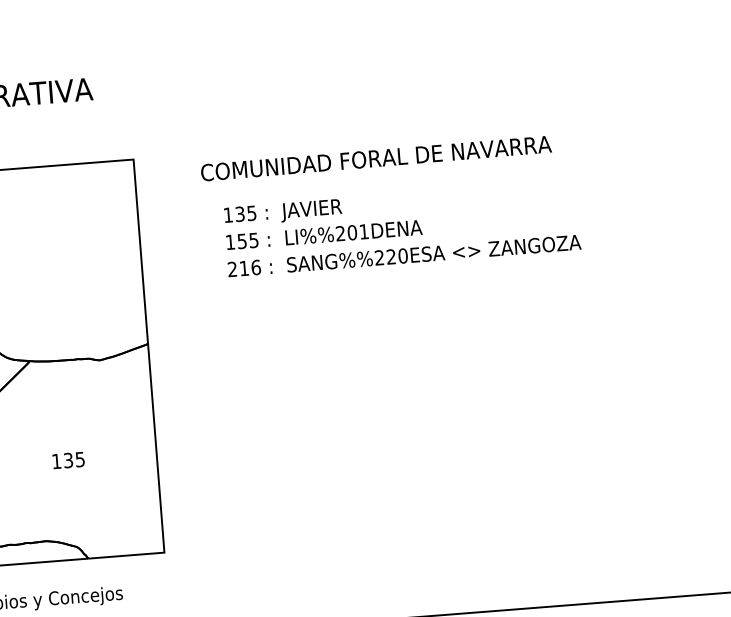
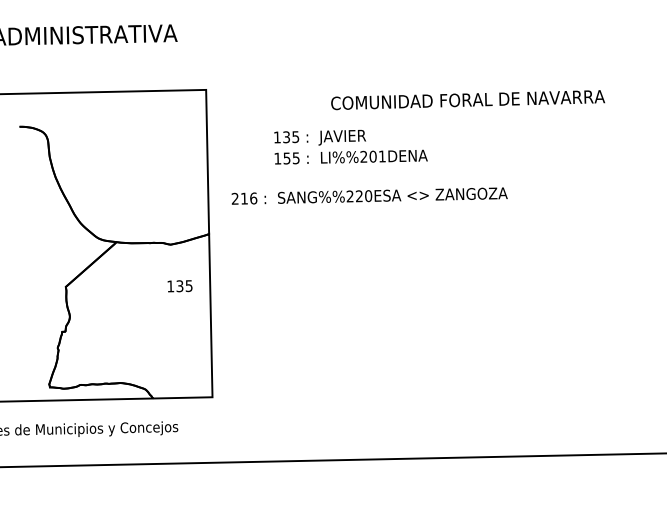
text: (376, 159) -> (468, 100), moved
text: (404, 255) -> (369, 195), moved
text: (67, 460) -> (179, 286), moved

